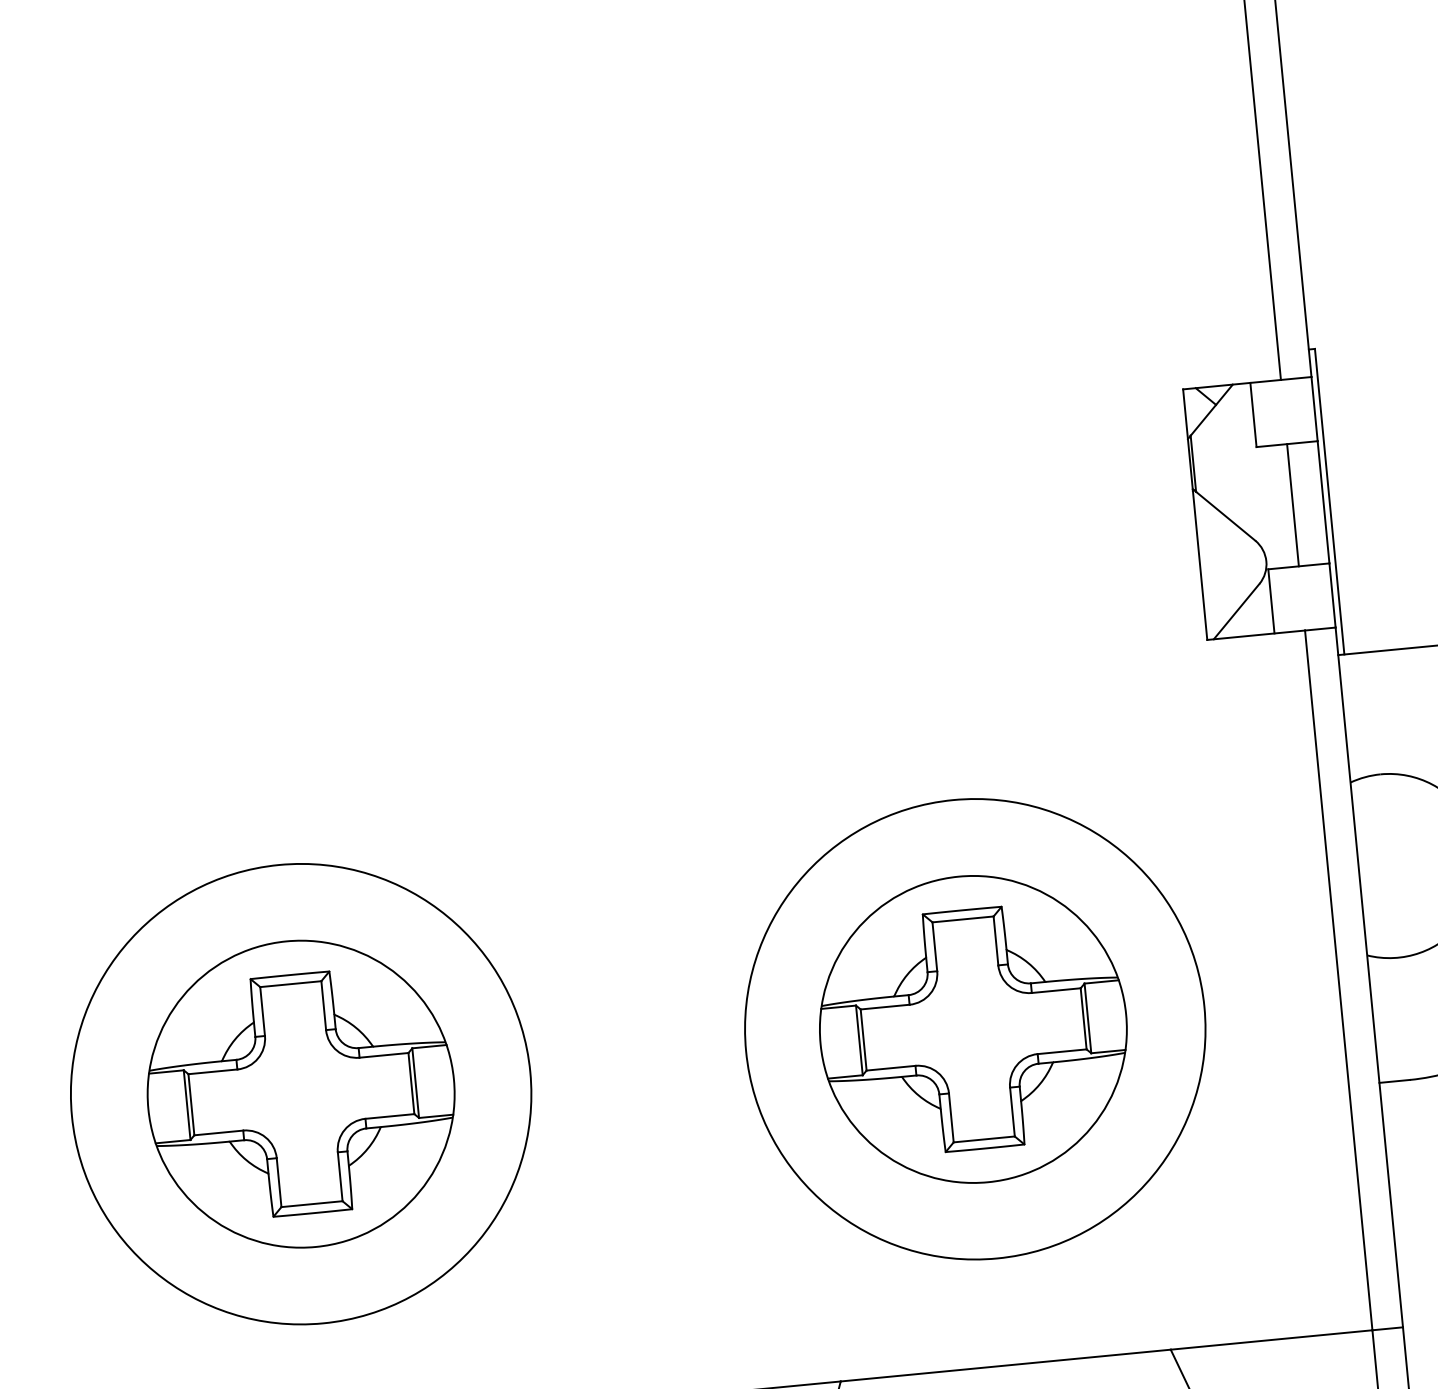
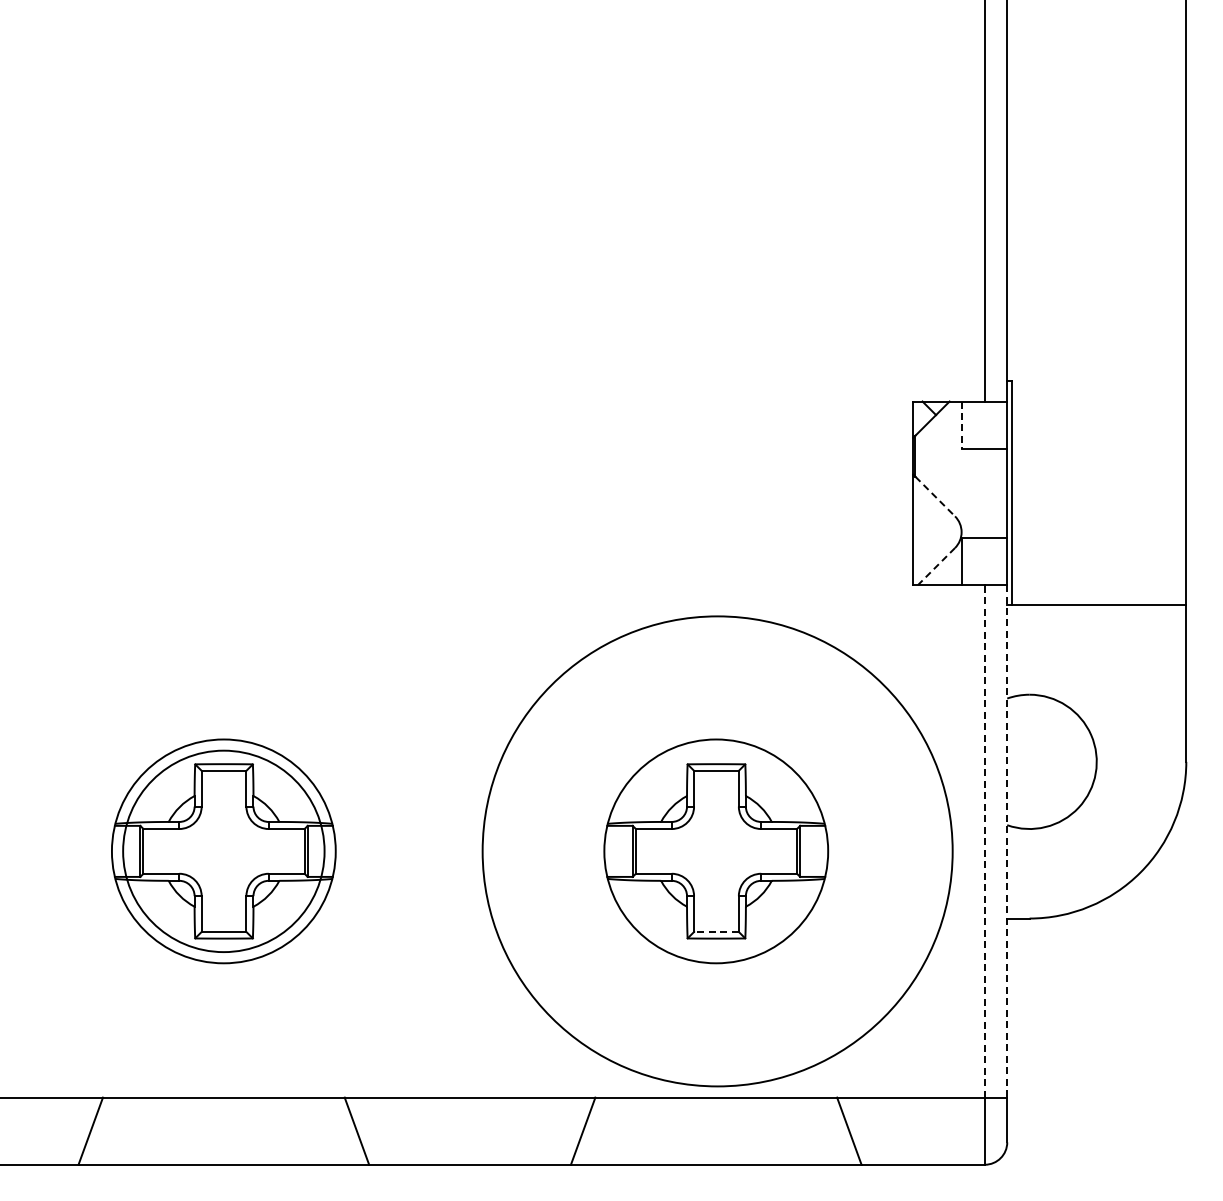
line: (1253, 415) -> (962, 425), solid -> dashed
line: (1292, 505) -> (984, 493), removed
line: (1226, 516) -> (935, 496), solid -> dashed
line: (1236, 611) -> (936, 566), solid -> dashed
line: (1369, 977) -> (1007, 841), solid -> dashed
line: (1338, 979) -> (984, 840), solid -> dashed
circle: (975, 1029) -> (717, 851), size x1.4
circle: (300, 1094) -> (223, 851), size x0.6
line: (982, 1138) -> (715, 931), solid -> dashed

